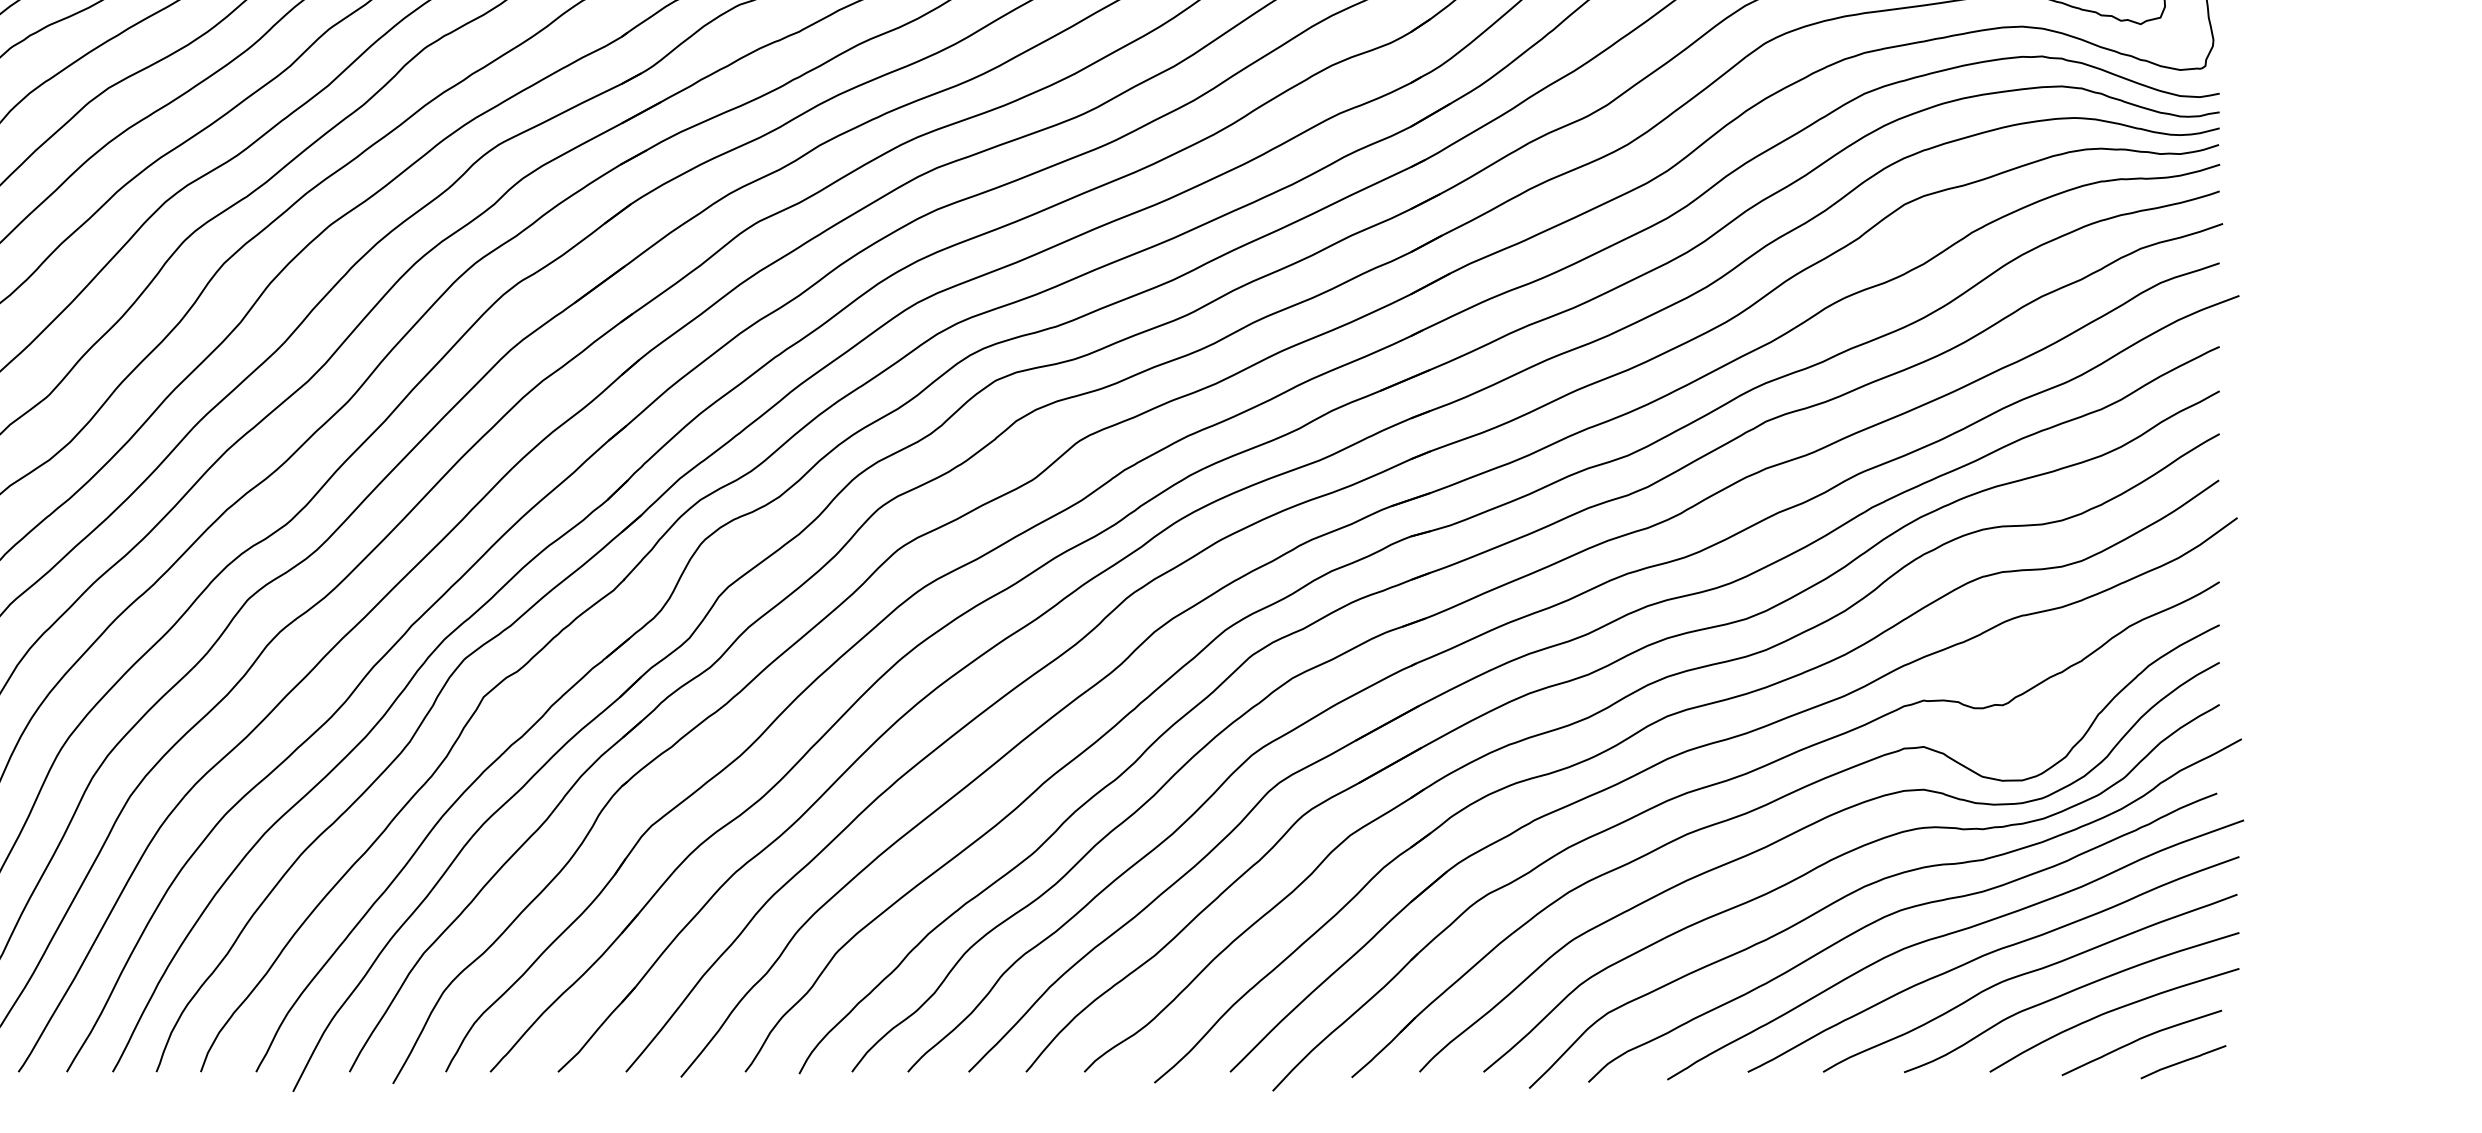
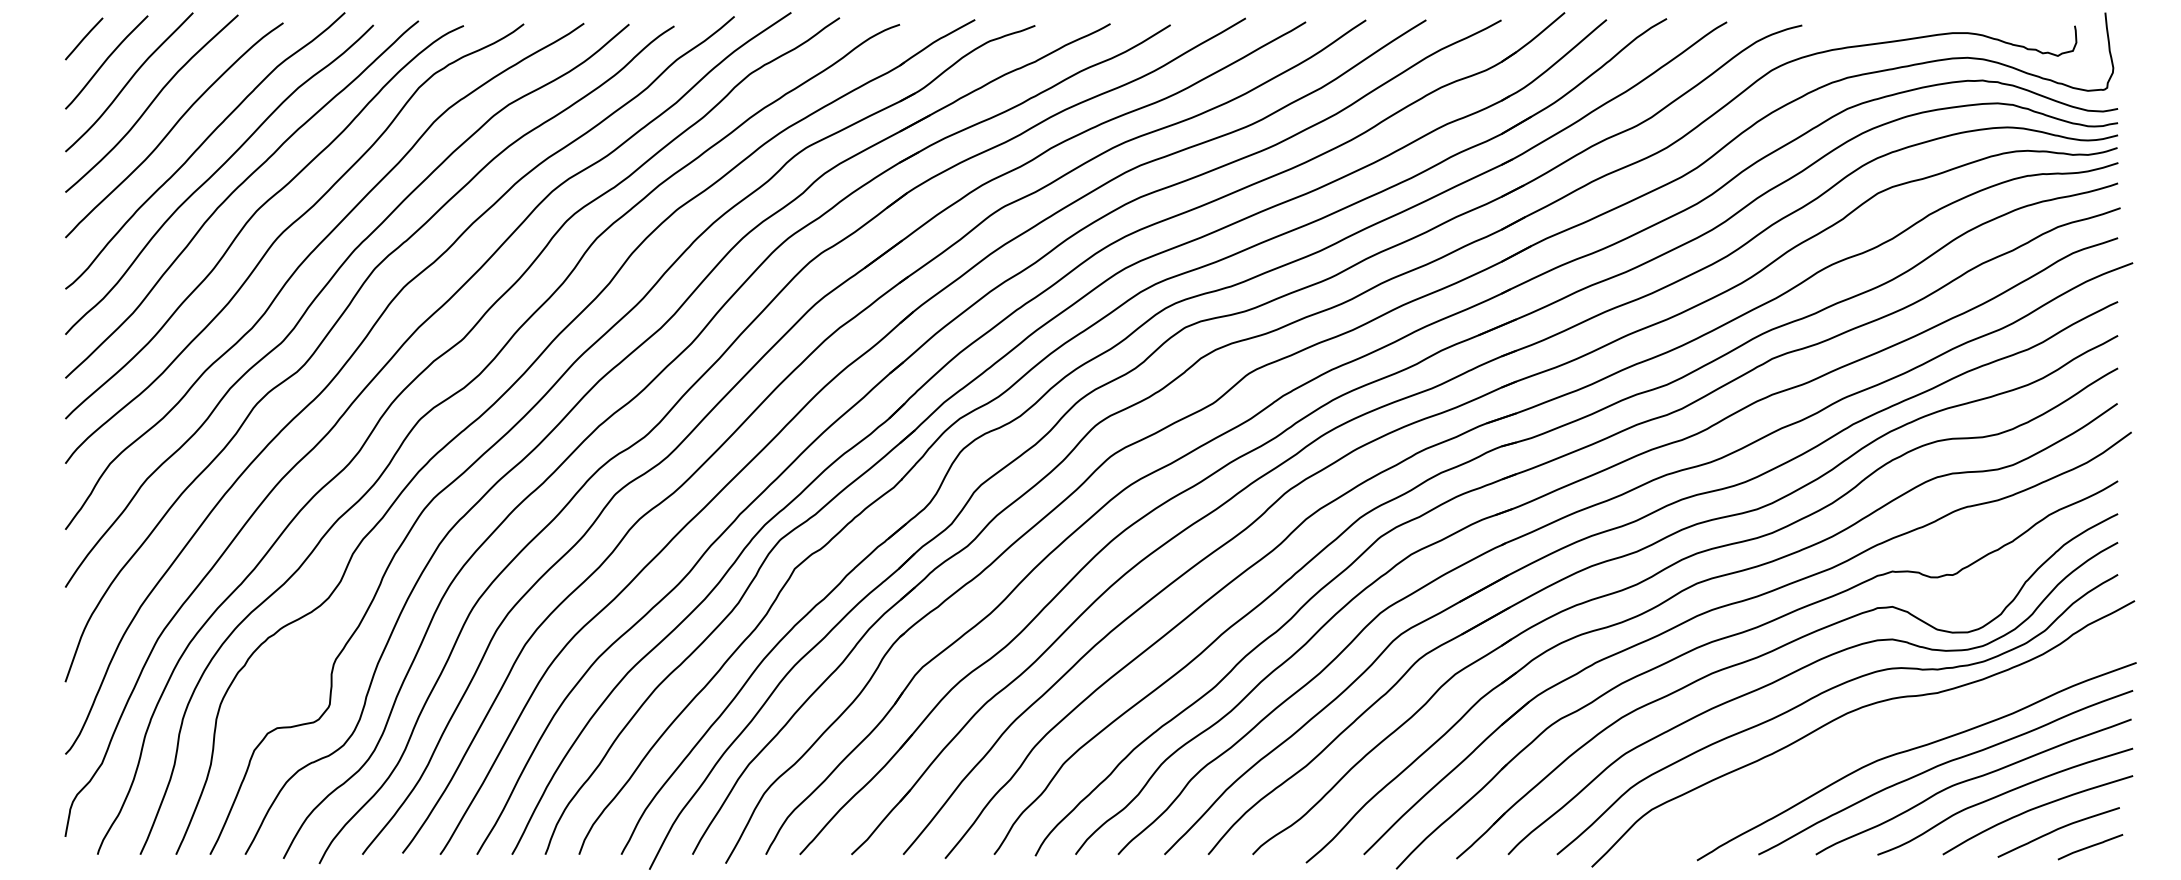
curve: (1894, 914) -> (1870, 734), removed

